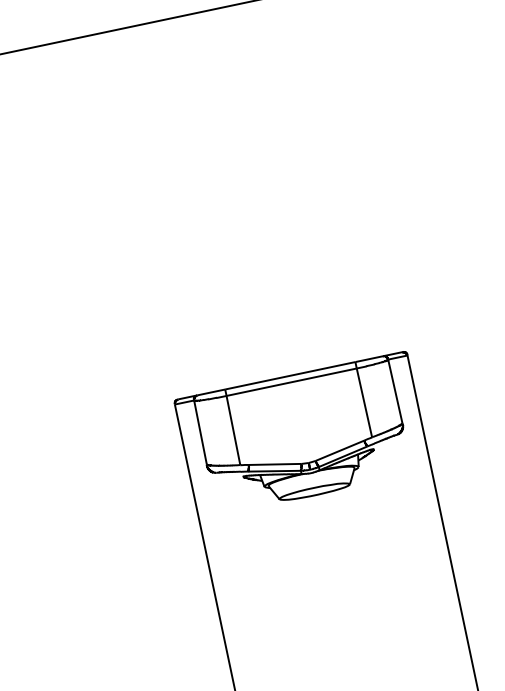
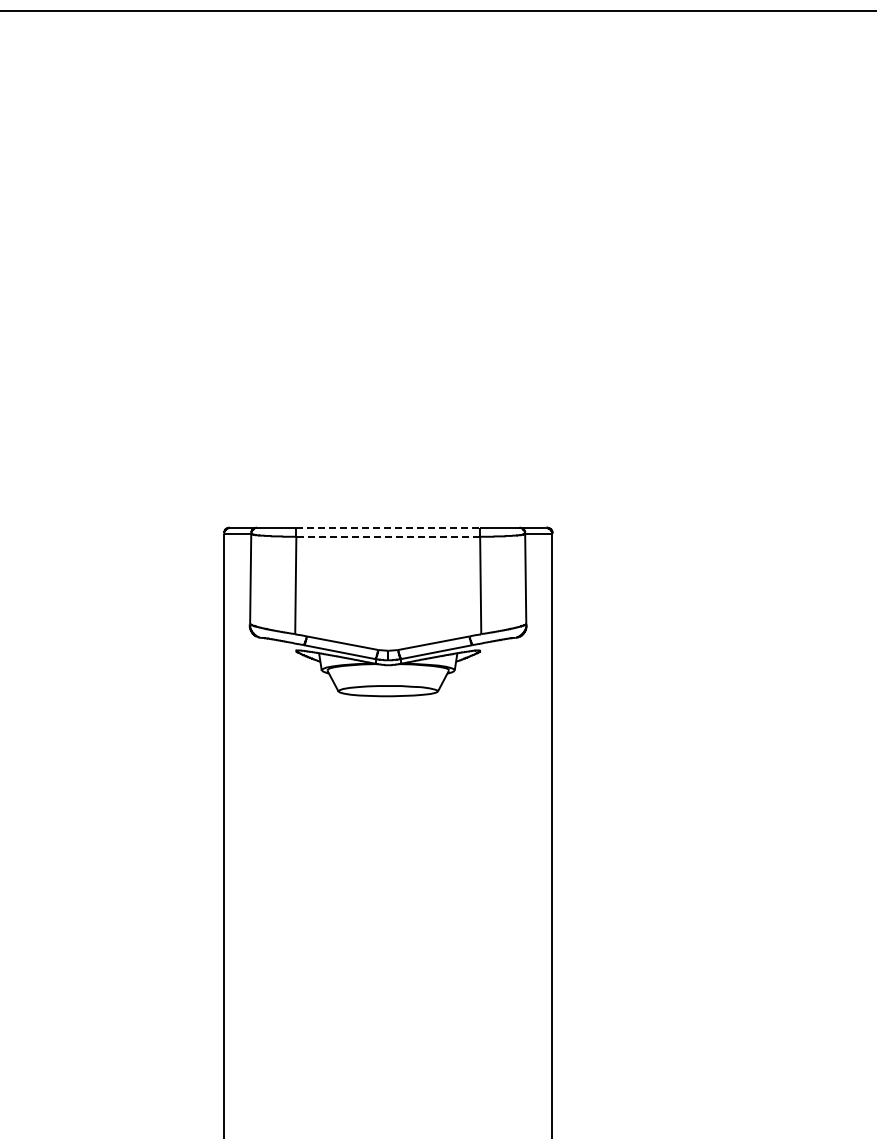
line: (290, 375) -> (388, 527), solid -> dashed
line: (291, 381) -> (388, 536), solid -> dashed

